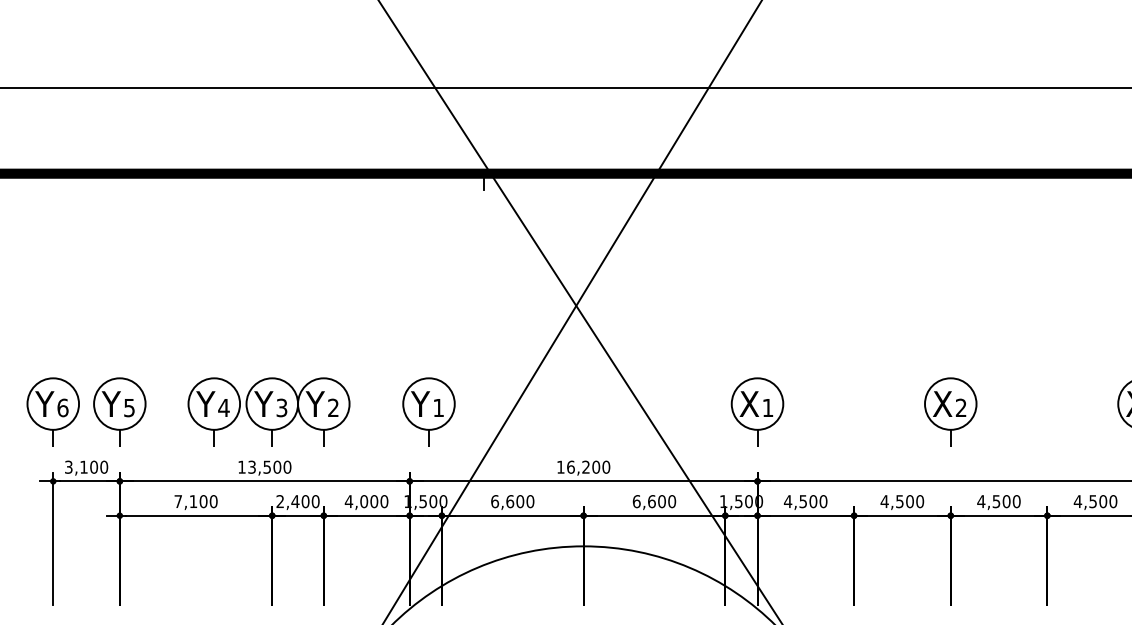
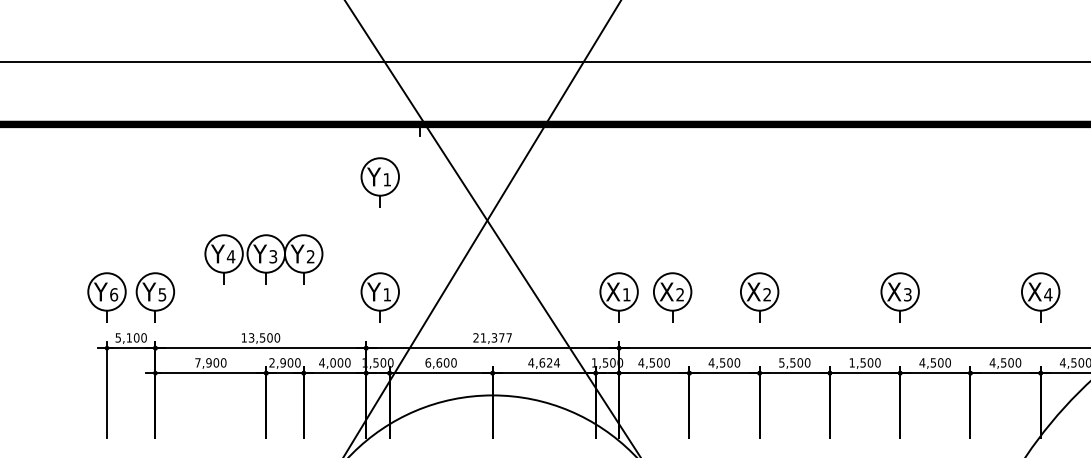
part: (427, 253) -> (379, 182), added
part: (268, 411) -> (263, 259), moved
part: (830, 411) -> (672, 297), added
text: (69, 466) -> (118, 337), 3,100 -> 5,100
text: (583, 466) -> (492, 337), 16,200 -> 21,377
text: (192, 501) -> (208, 362), 7,100 -> 7,900
text: (295, 501) -> (283, 362), 2,400 -> 2,900
text: (653, 501) -> (543, 362), 6,600 -> 4,624
text: (980, 501) -> (781, 362), 4,500 -> 5,500
text: (1078, 501) -> (852, 362), 4,500 -> 1,500

